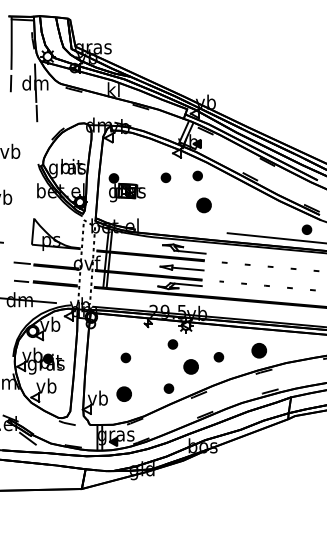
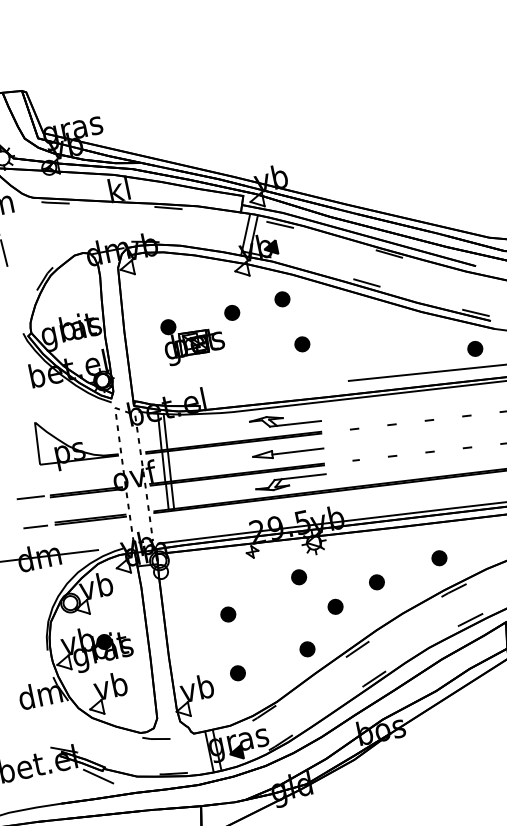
part: (126, 187) -> (191, 337), moved
part: (203, 205) -> (301, 344), size x0.62
part: (259, 350) -> (439, 557), size x0.62
part: (190, 366) -> (334, 606), size x0.62
part: (124, 394) -> (238, 673), size x0.62

